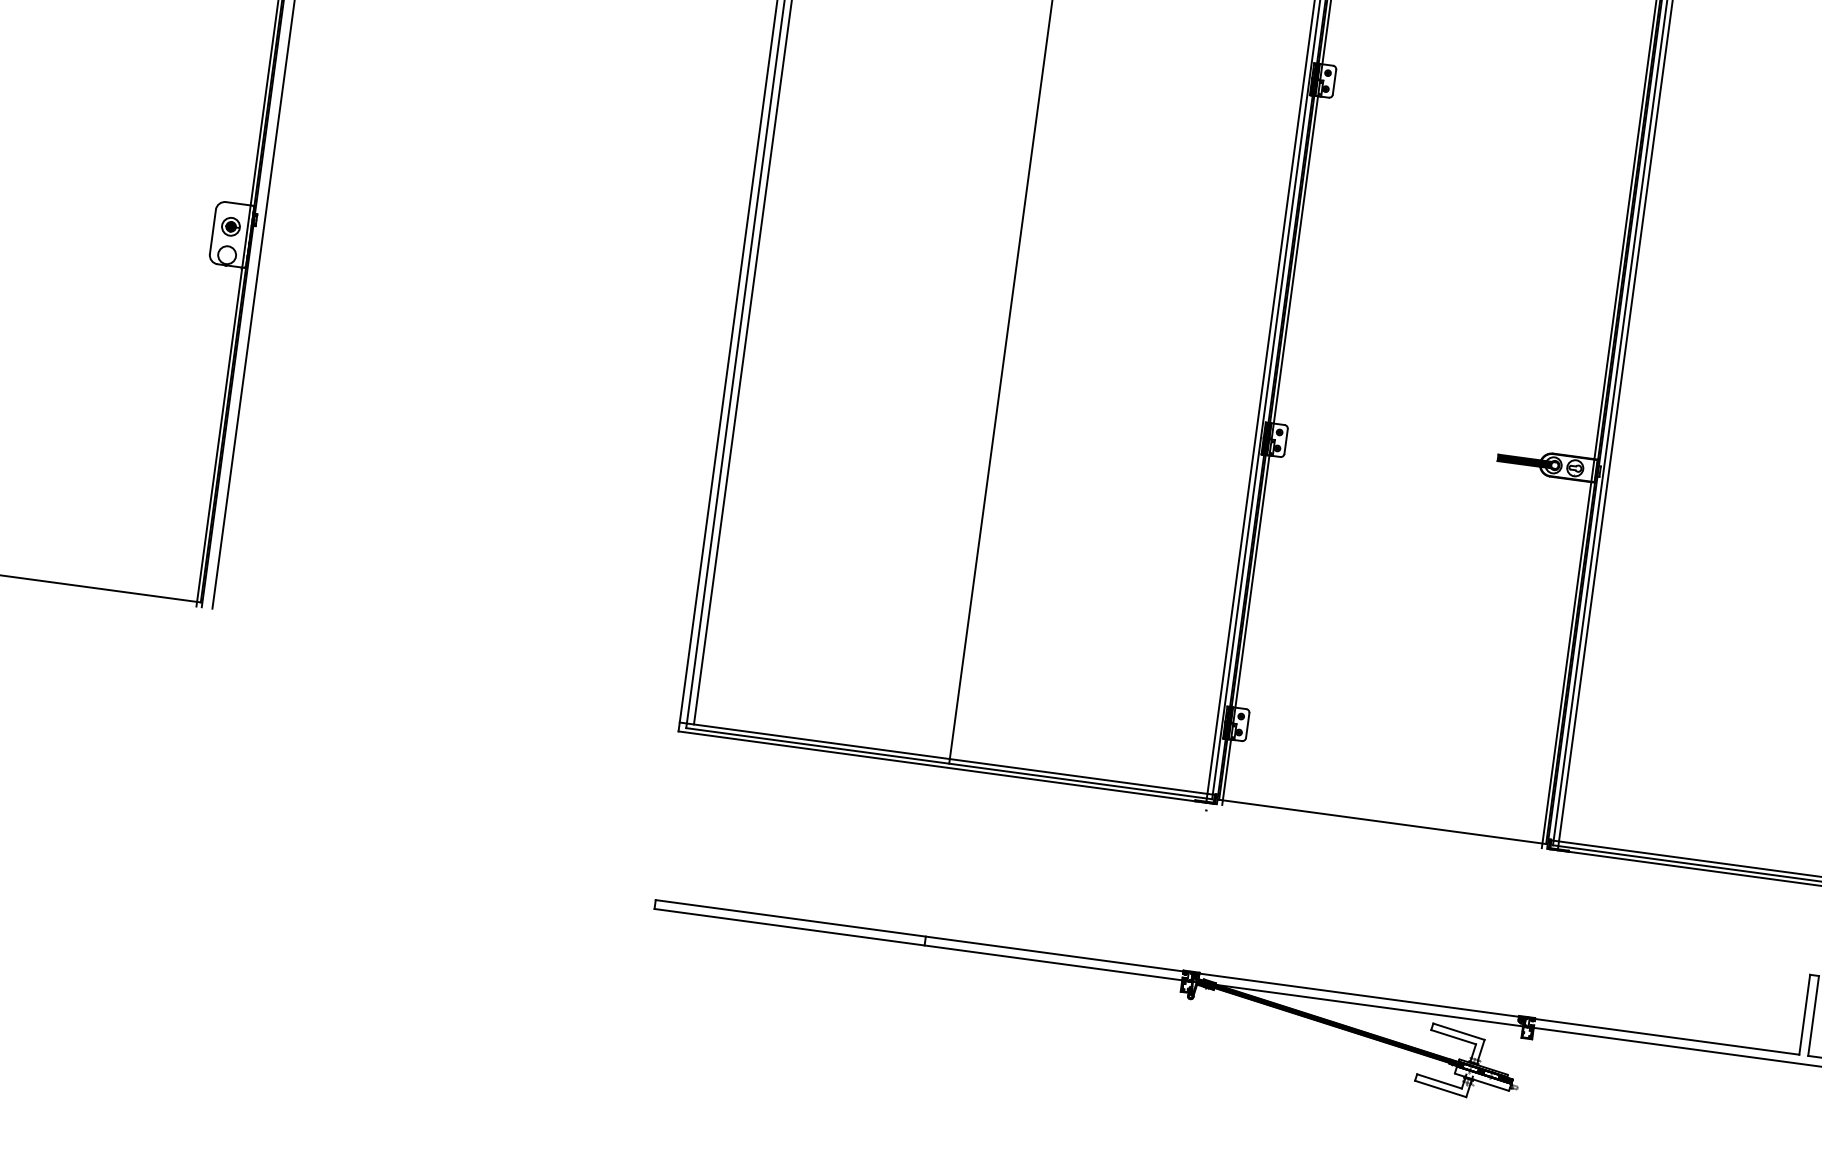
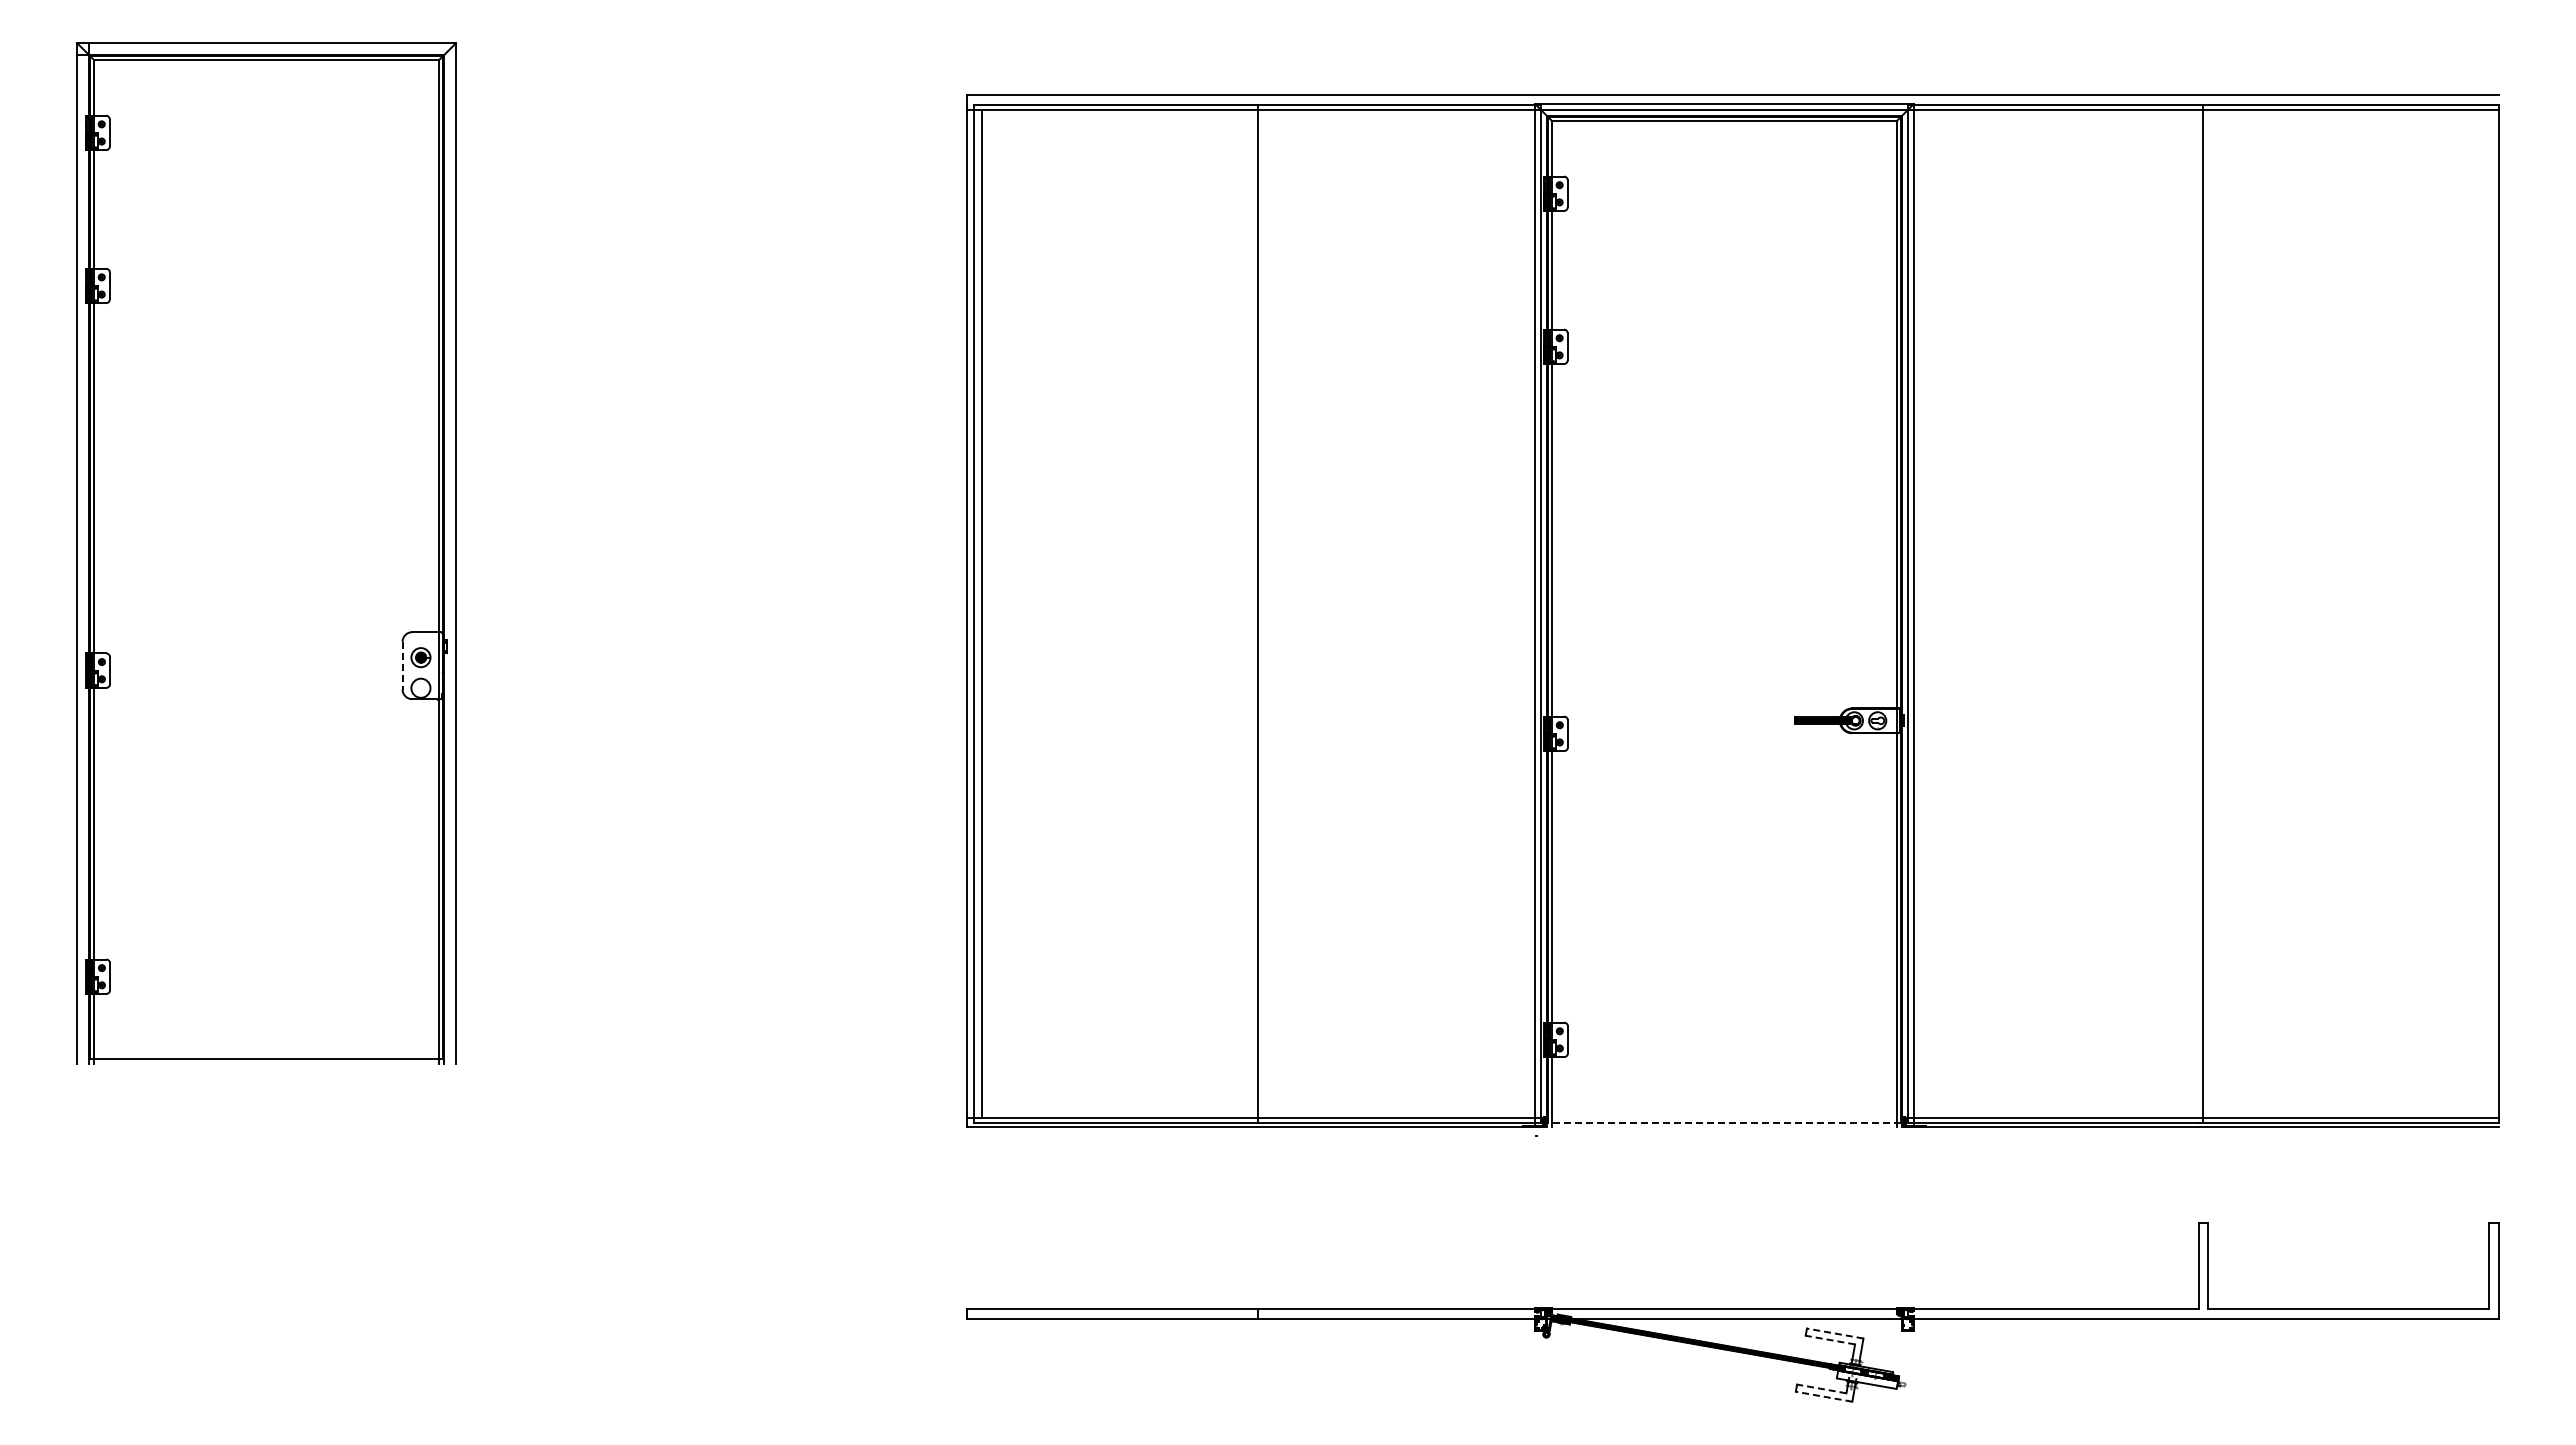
line: (212, 231) -> (402, 665), solid -> dashed
line: (1382, 821) -> (1724, 1122), solid -> dashed
line: (1459, 1031) -> (1835, 1333), solid -> dashed
line: (1452, 1036) -> (1829, 1339), solid -> dashed
line: (1439, 1081) -> (1821, 1388), solid -> dashed
line: (1441, 1088) -> (1824, 1396), solid -> dashed

